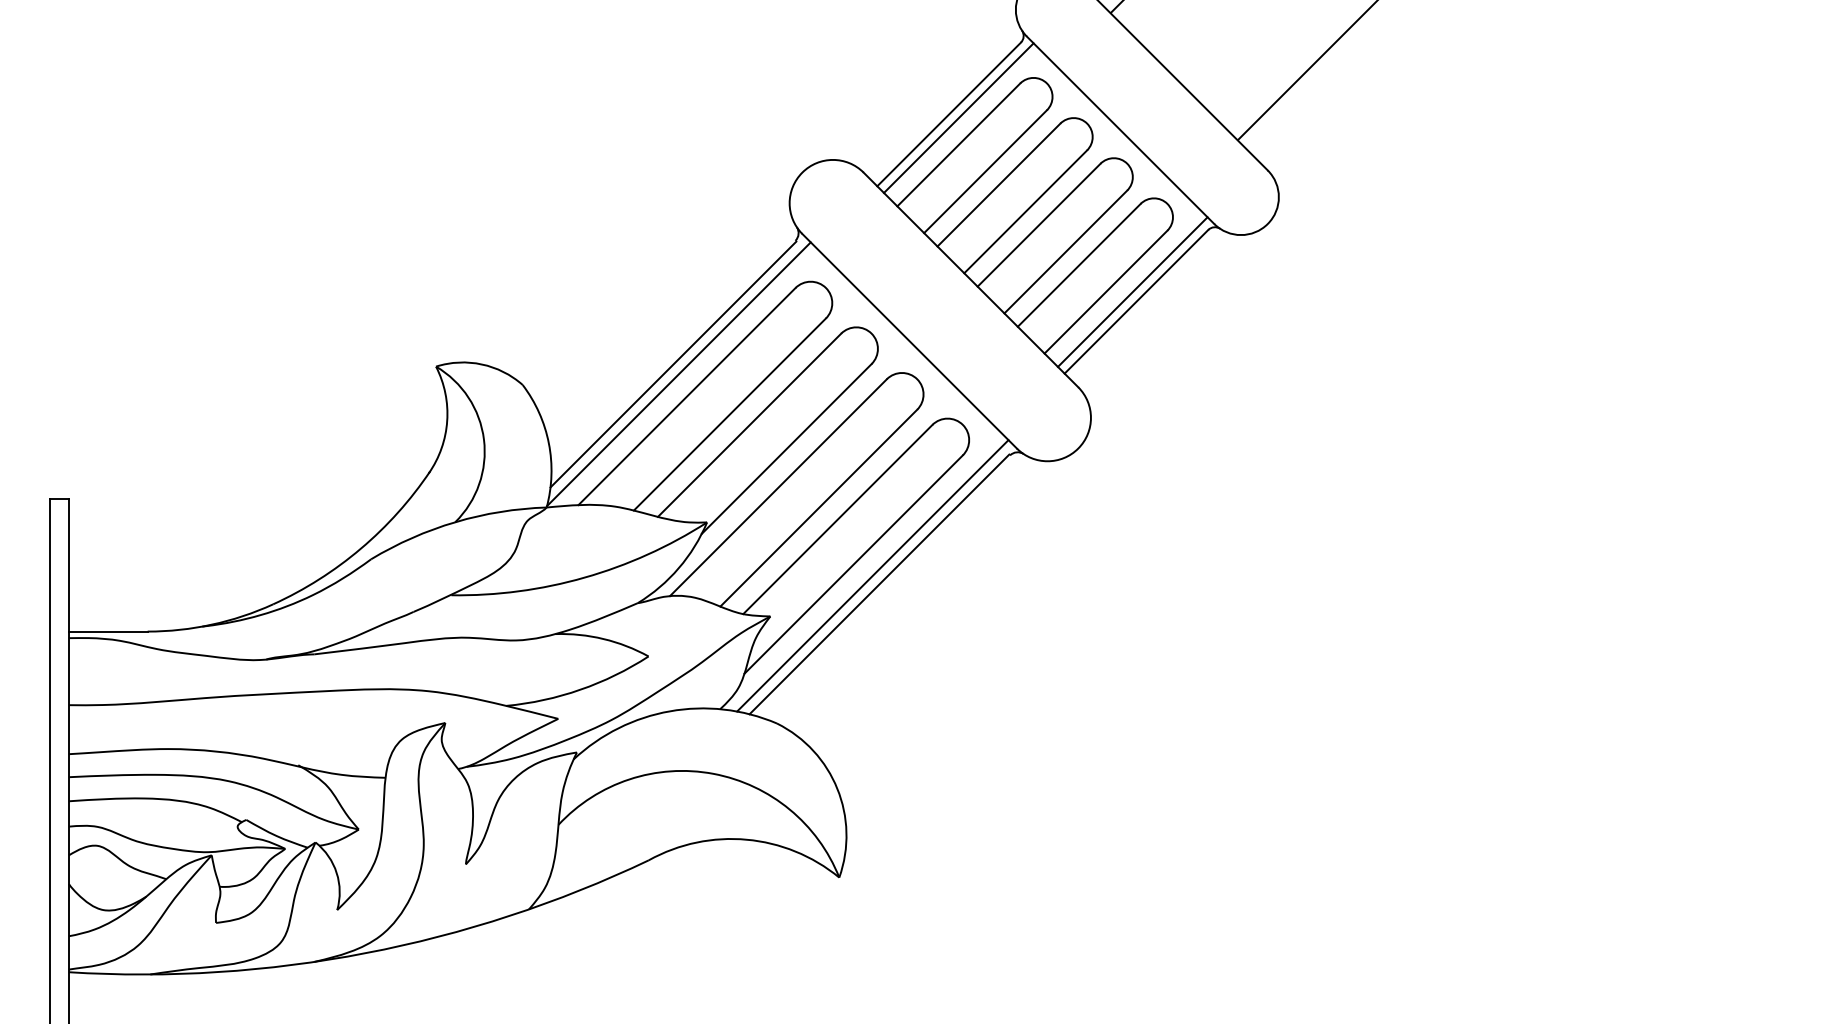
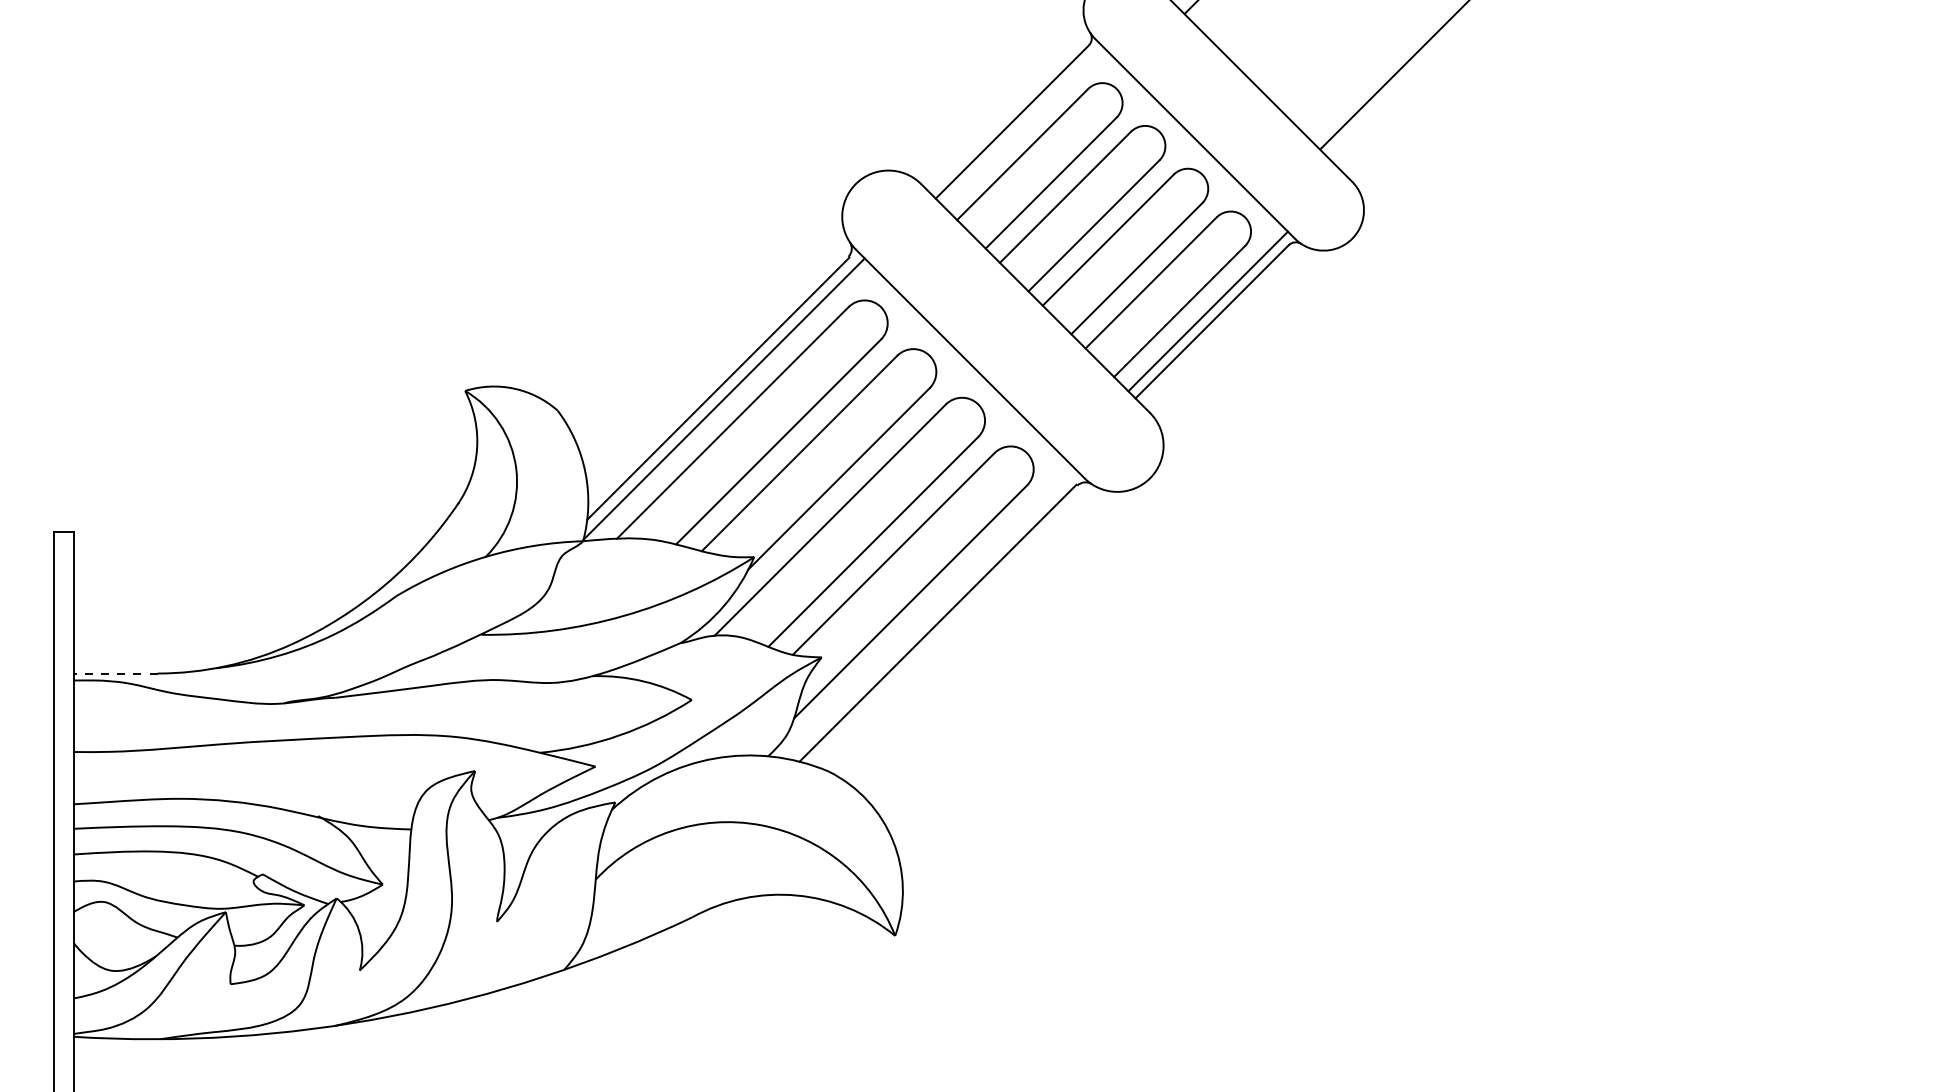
line: (958, 117) -> (1022, 125), removed
line: (872, 575) -> (930, 613), removed
line: (108, 631) -> (115, 673), solid -> dashed

